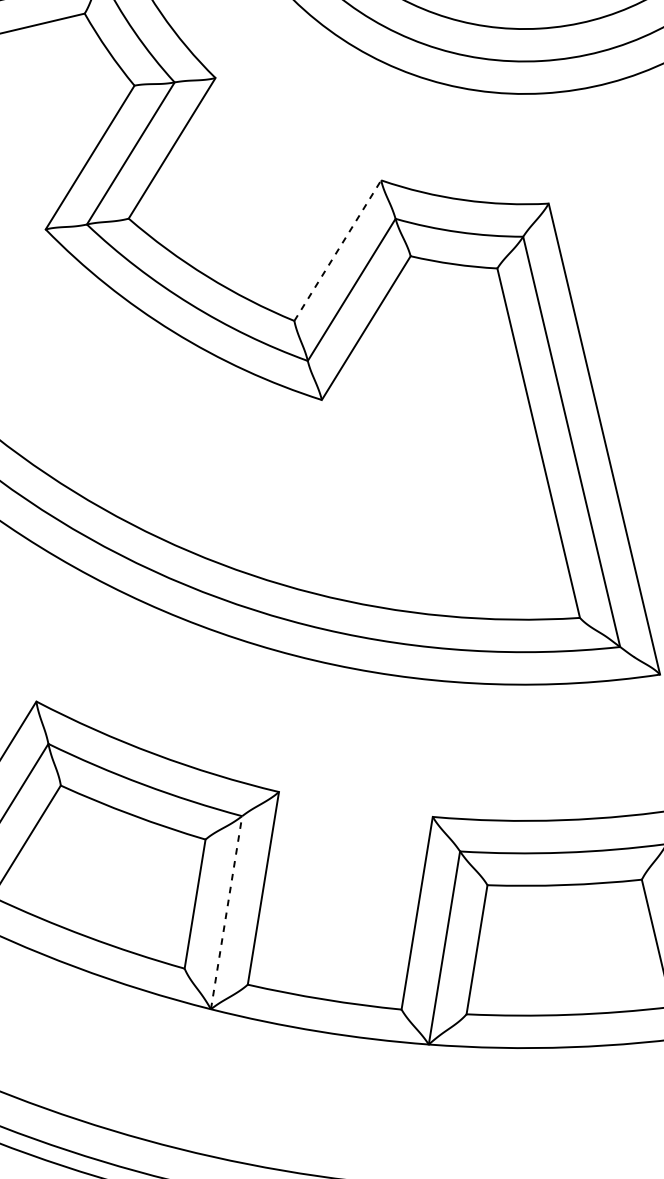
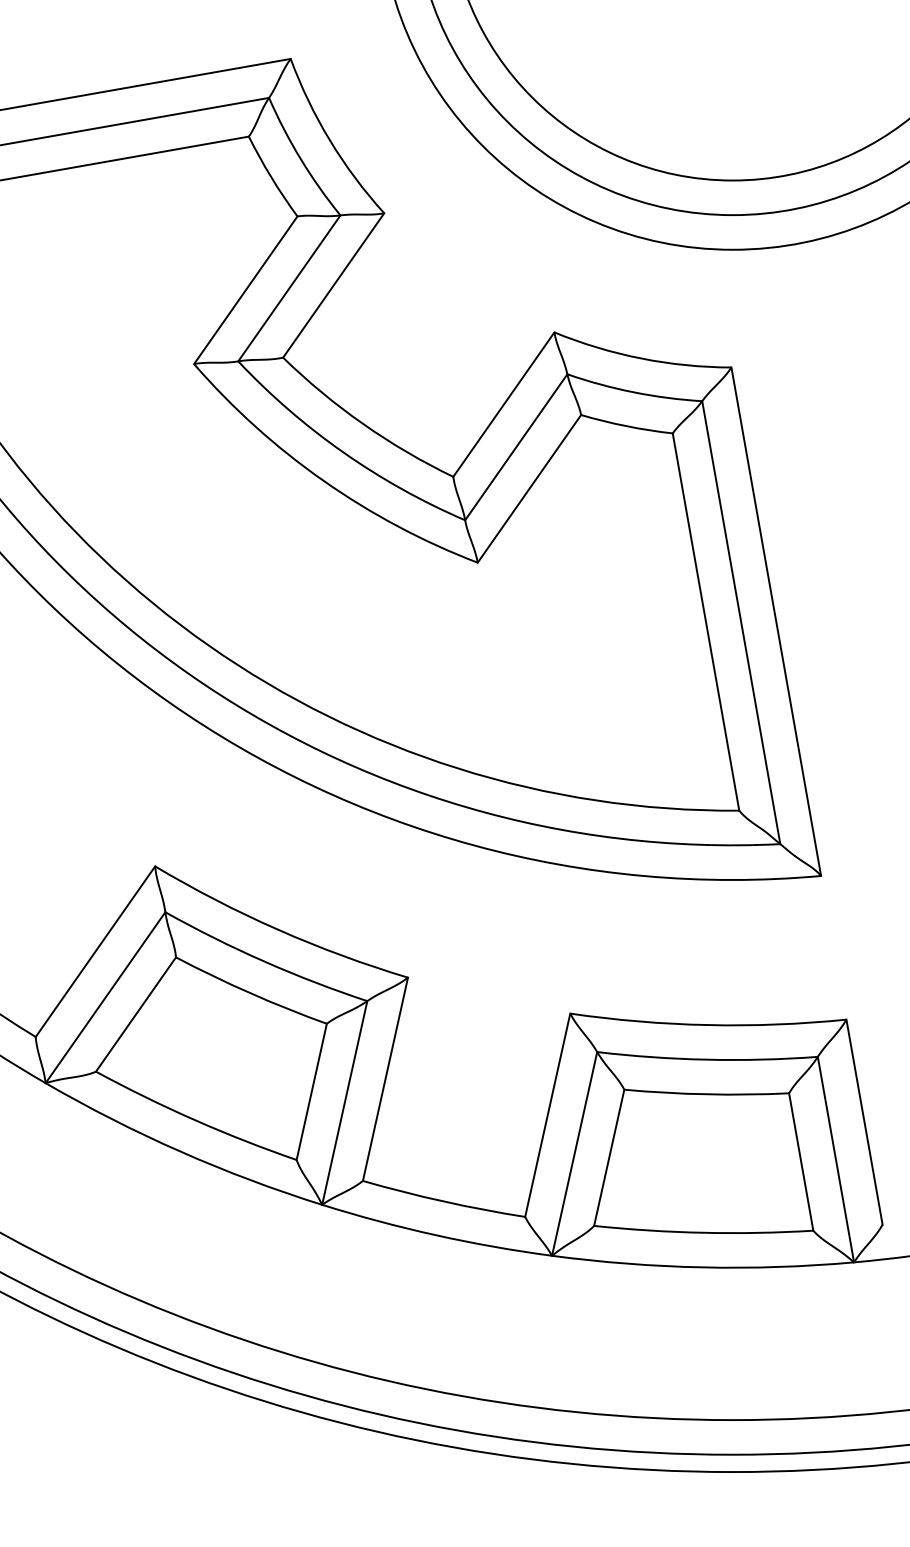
line: (338, 250) -> (504, 404), dashed -> solid
line: (226, 912) -> (344, 1102), dashed -> solid

